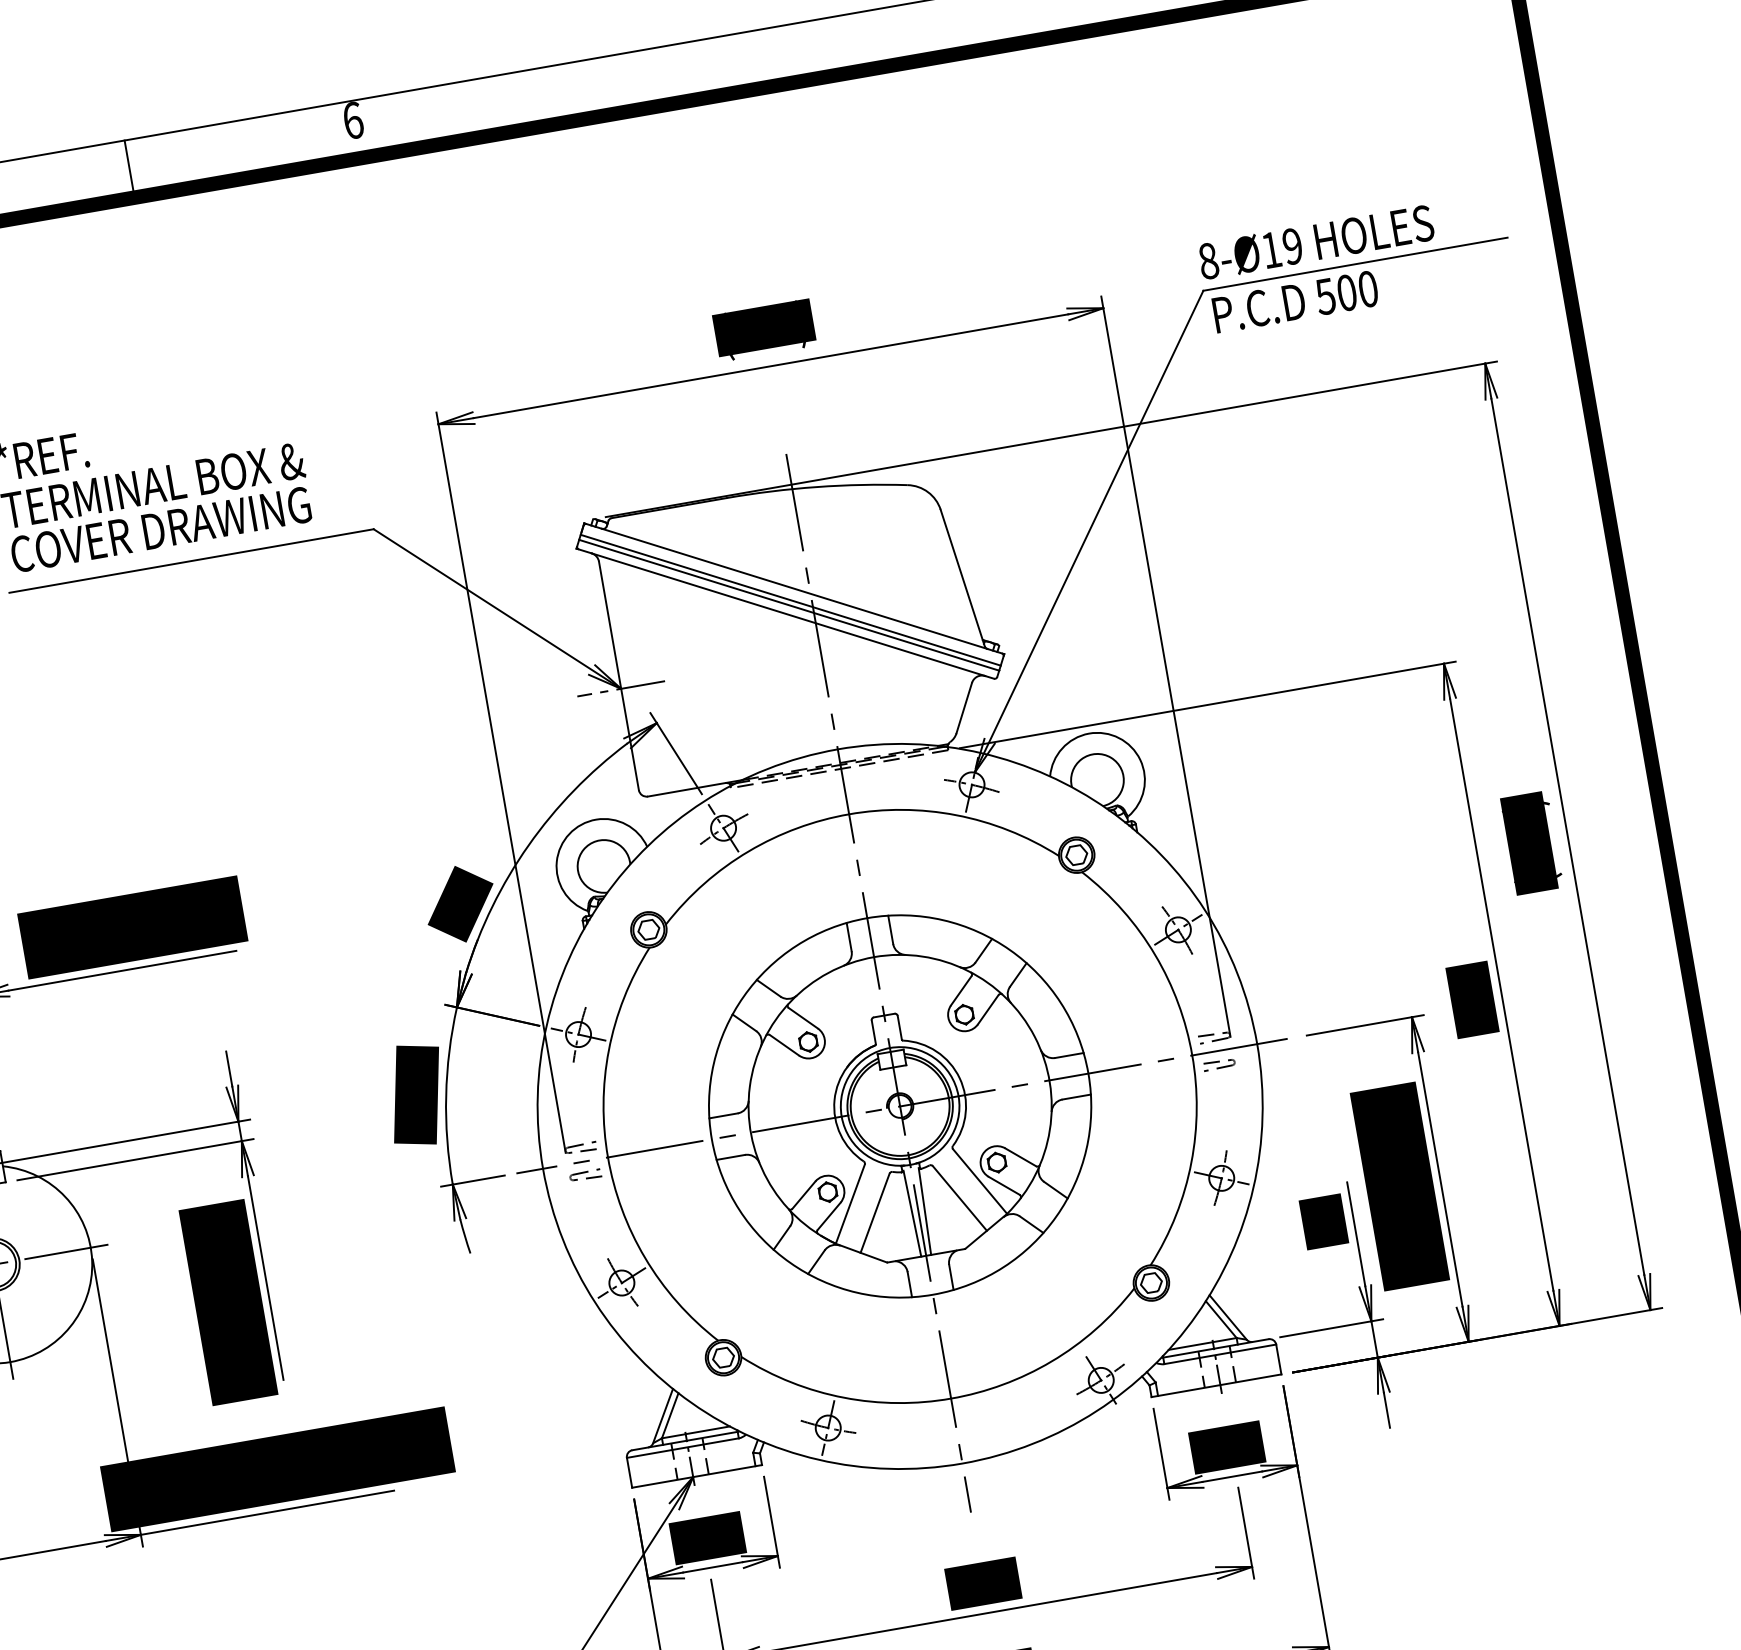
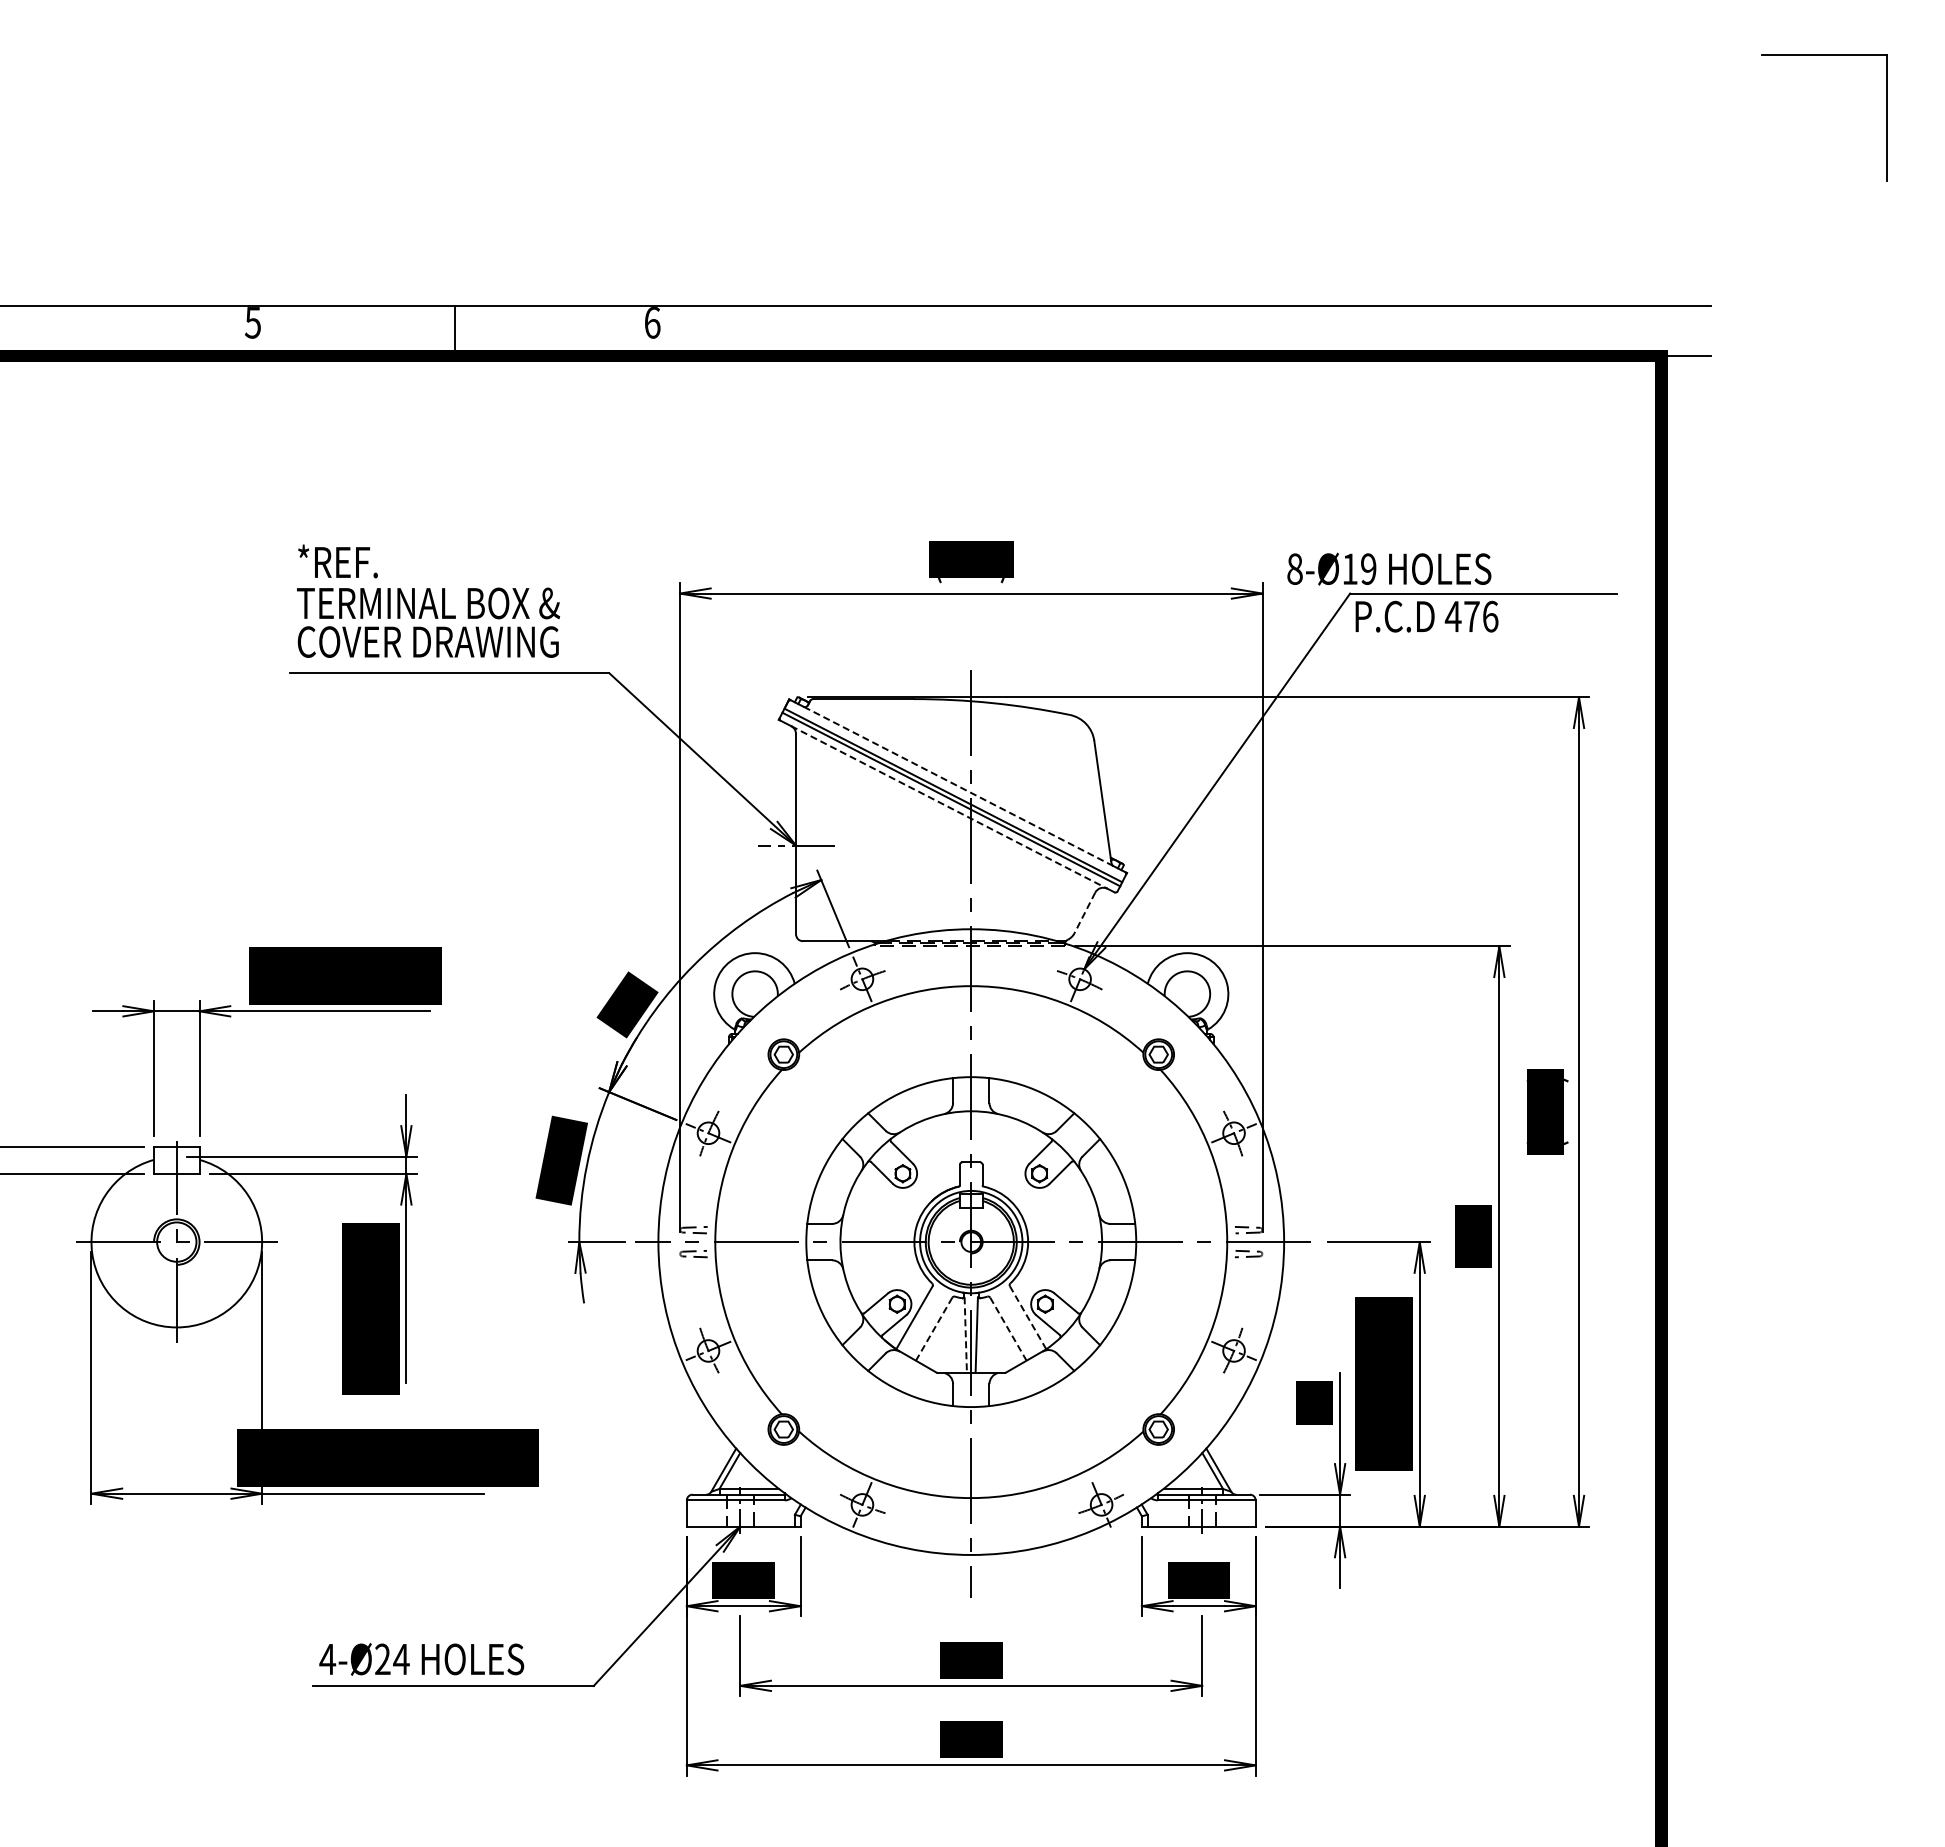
text: (1316, 241) -> (1389, 568), moved
text: (1346, 292) -> (1471, 616), 500 -> 476
line: (793, 589) -> (957, 786), solid -> dashed
line: (788, 614) -> (949, 807), solid -> dashed
line: (963, 707) -> (1084, 912), solid -> dashed
line: (979, 1181) -> (1027, 1317), solid -> dashed
line: (960, 1198) -> (1008, 1329), solid -> dashed
line: (874, 1213) -> (933, 1329), solid -> dashed
line: (912, 1214) -> (965, 1335), solid -> dashed

